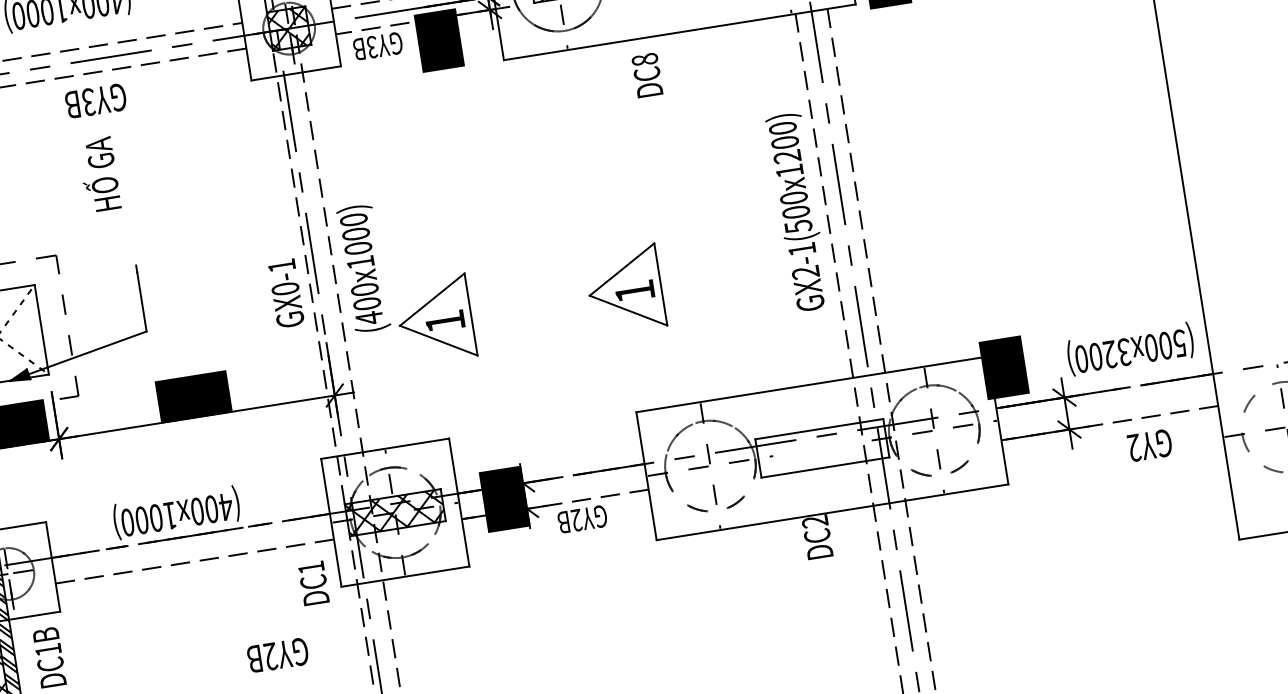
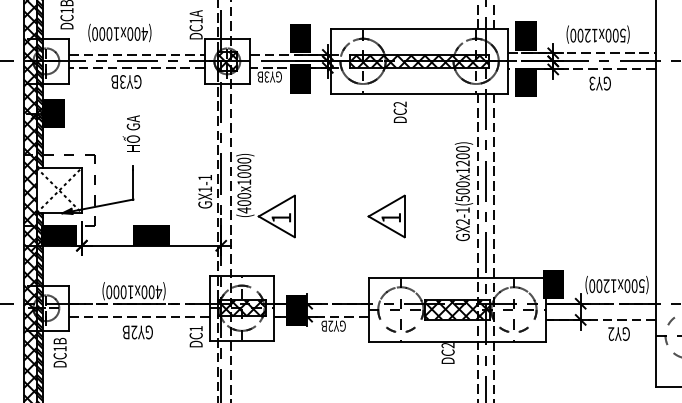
text: (643, 60) -> (399, 104), DC8 -> DC2
text: (97, 174) -> (130, 133), moved
text: (286, 289) -> (205, 189), GX0-1 -> GX1-1
part: (625, 290) -> (386, 216), moved
text: (1123, 351) -> (613, 285), (500x3200) -> (500x1200)
hatch: (822, 447) -> (457, 309), added
text: (277, 655) -> (137, 332), moved

